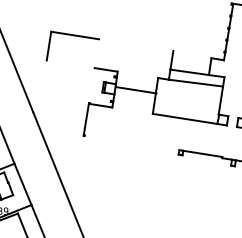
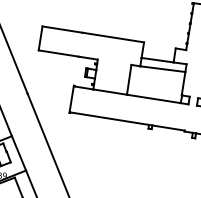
line: (136, 45) -> (113, 37), added
line: (70, 64) -> (58, 53), added
line: (135, 89) -> (109, 91), moved
line: (131, 142) -> (109, 118), added

